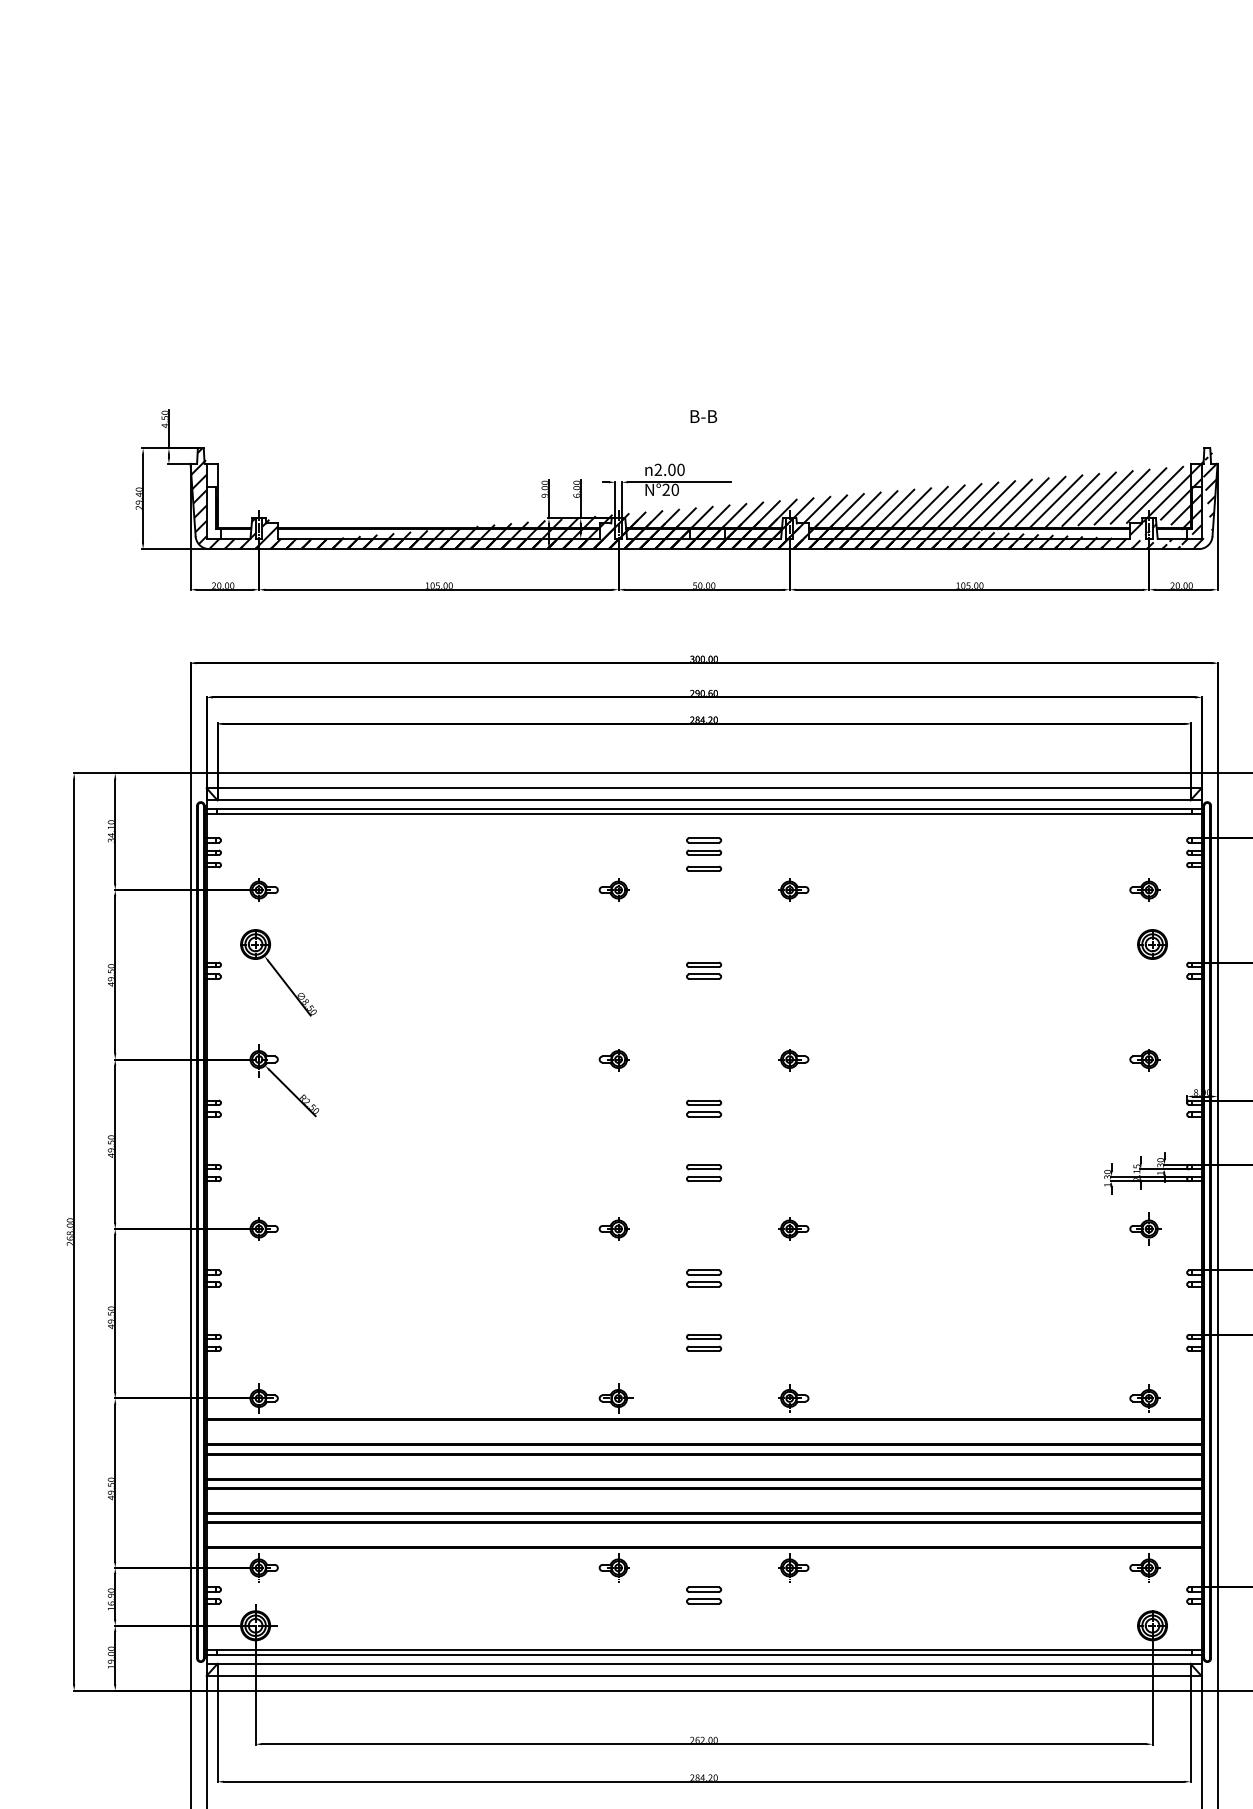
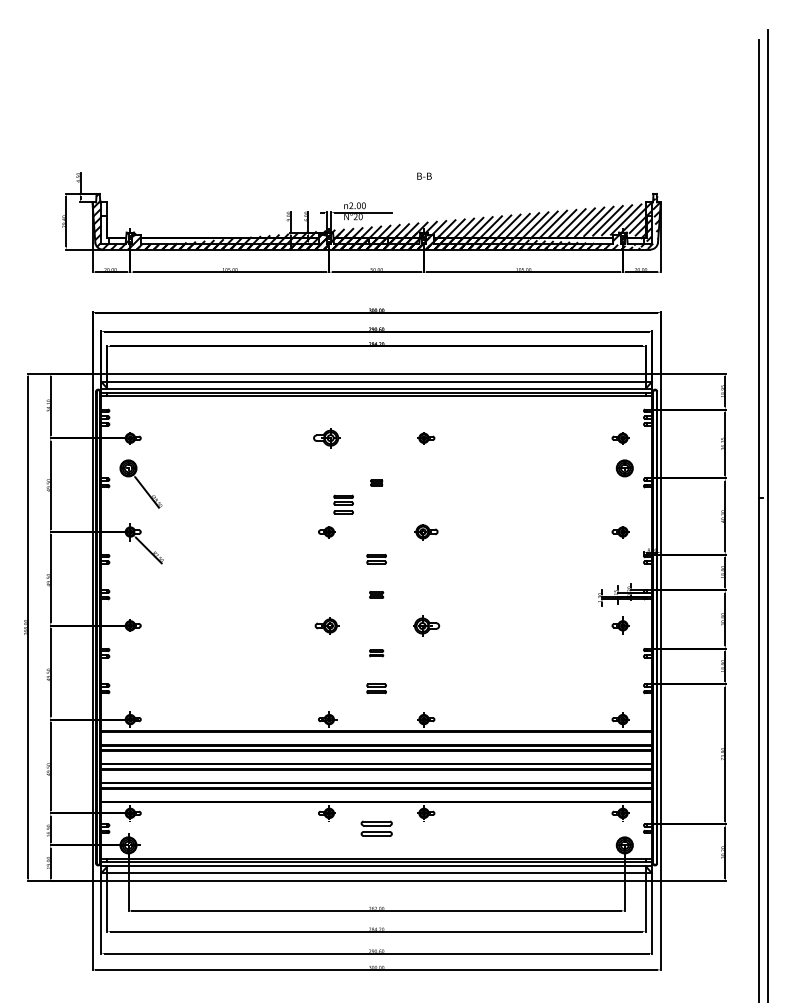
text: (703, 415) -> (424, 175), moved
part: (703, 854) -> (343, 504), moved
part: (613, 890) -> (326, 438), size x1.6
part: (703, 969) -> (376, 482), size x0.6
part: (794, 1060) -> (426, 532), size x1.4
part: (703, 1172) -> (376, 594), size x0.7
part: (613, 1228) -> (326, 625), size x1.4
part: (794, 1228) -> (426, 625), size x1.6
part: (703, 1279) -> (376, 653), size x0.7
part: (703, 1595) -> (376, 828), size x1.6

